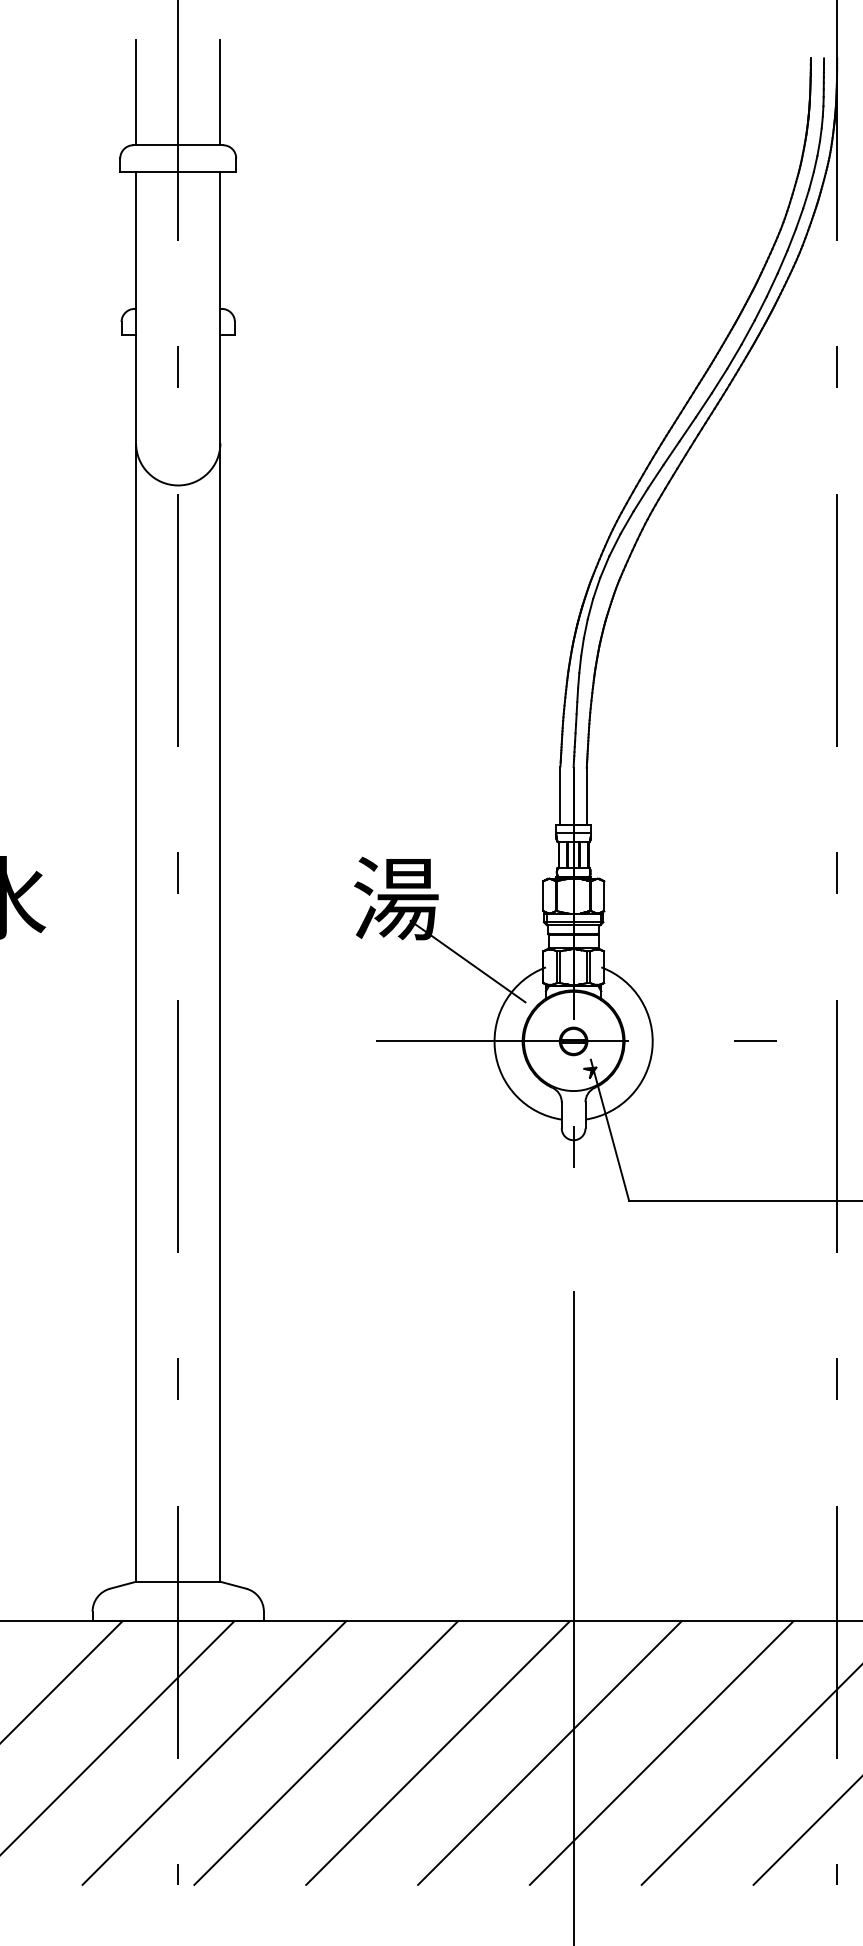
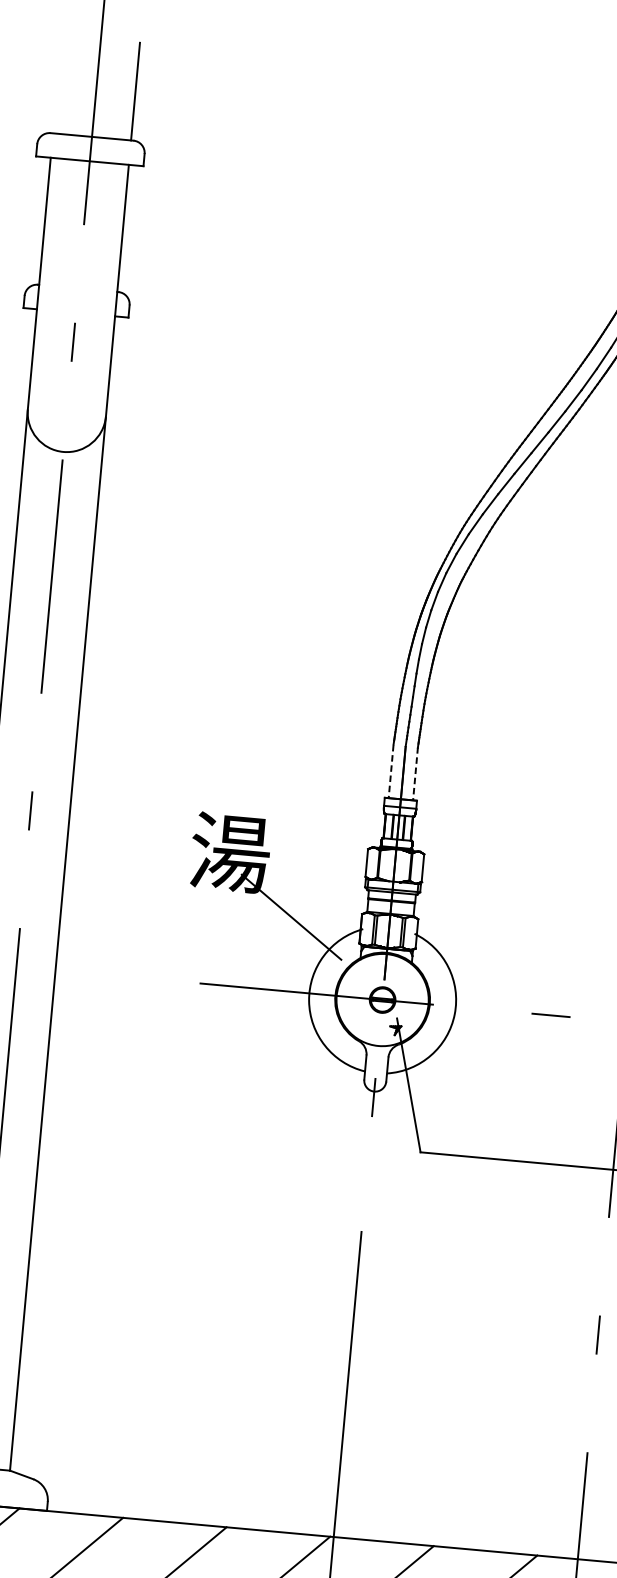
line: (136, 92) -> (57, 84), removed
line: (560, 795) -> (391, 771), solid -> dashed
line: (586, 795) -> (415, 773), solid -> dashed

